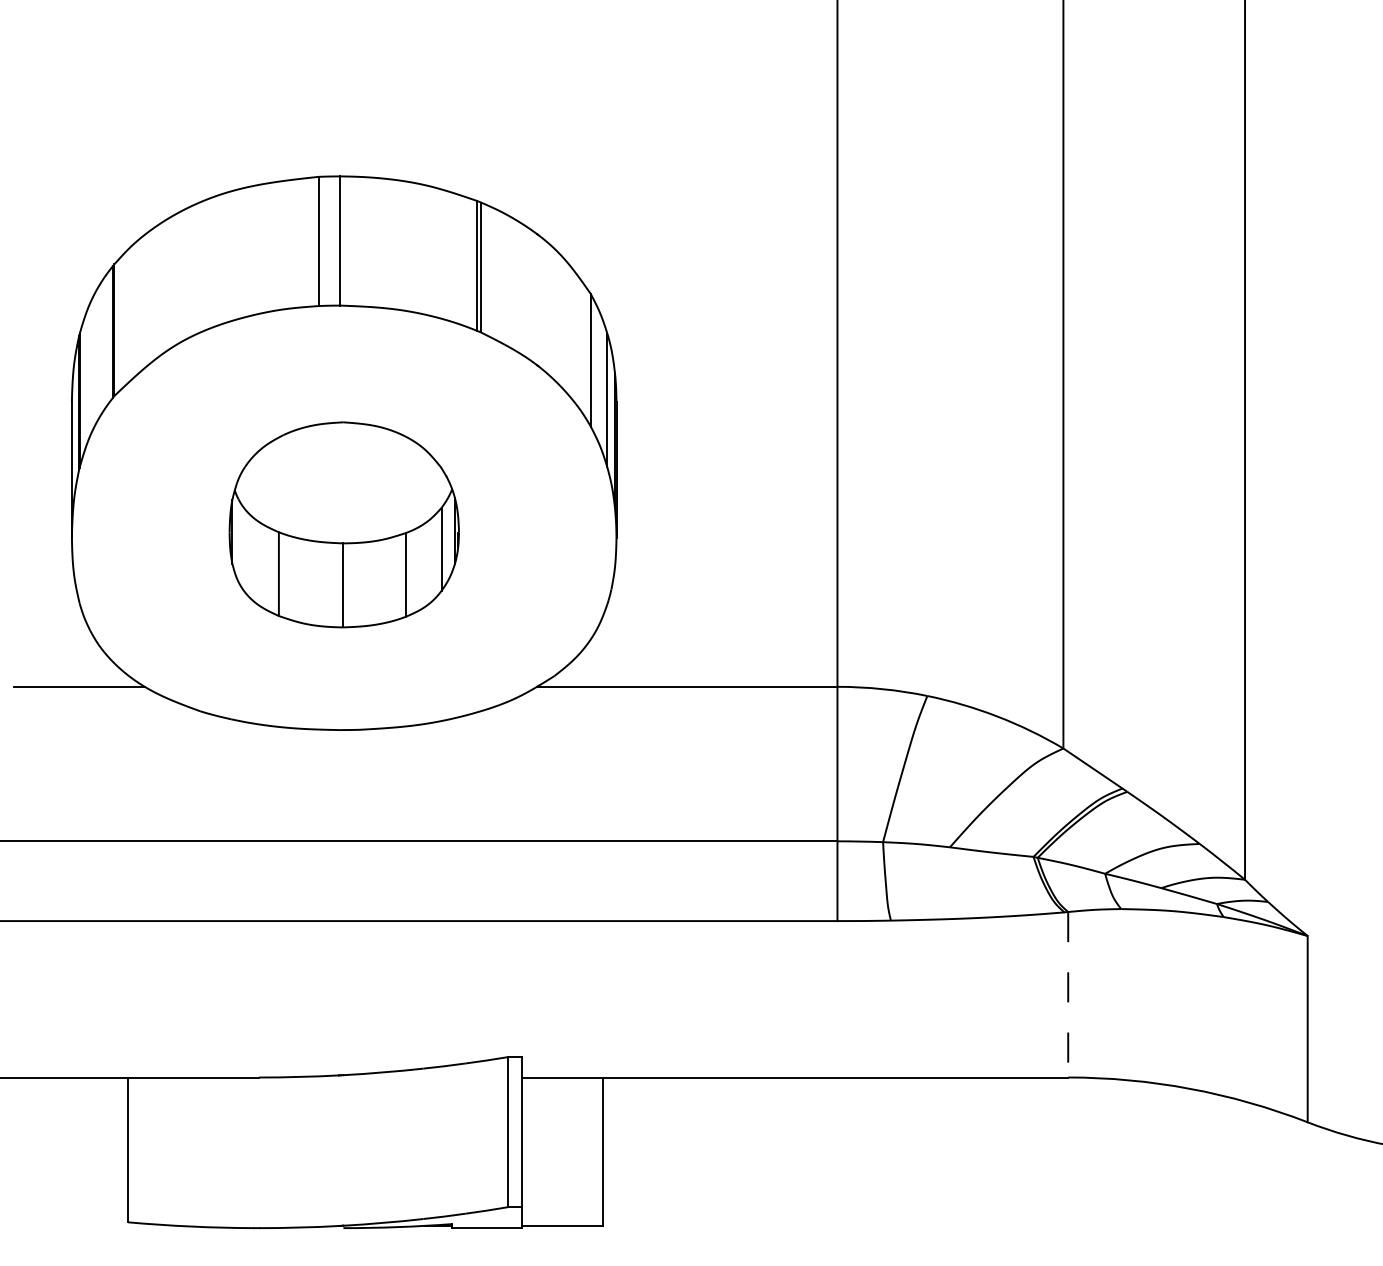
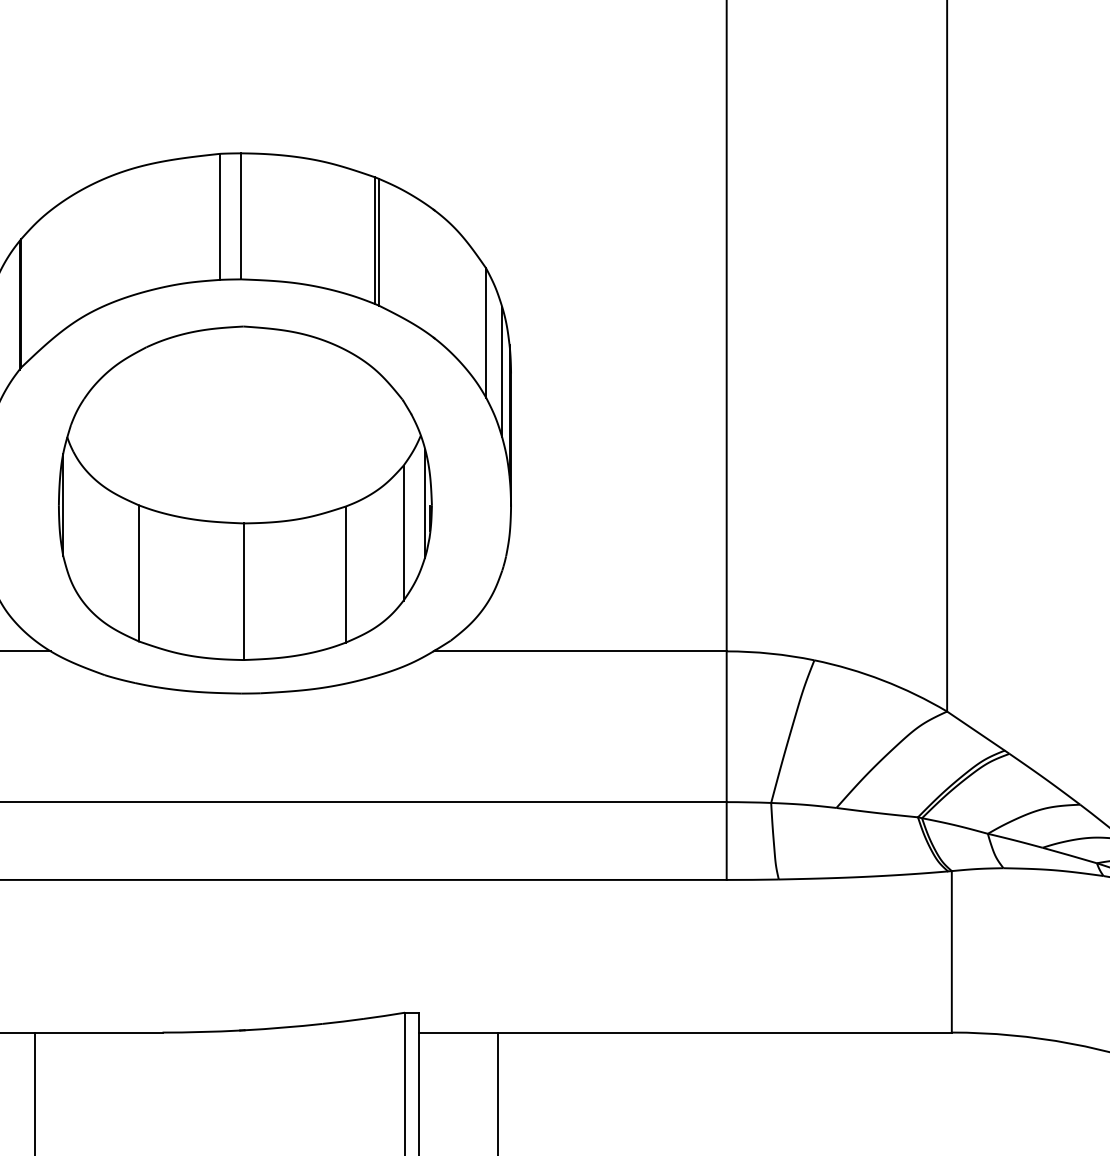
part: (344, 524) -> (245, 492), size x1.67
line: (1068, 994) -> (952, 951), dashed -> solid

